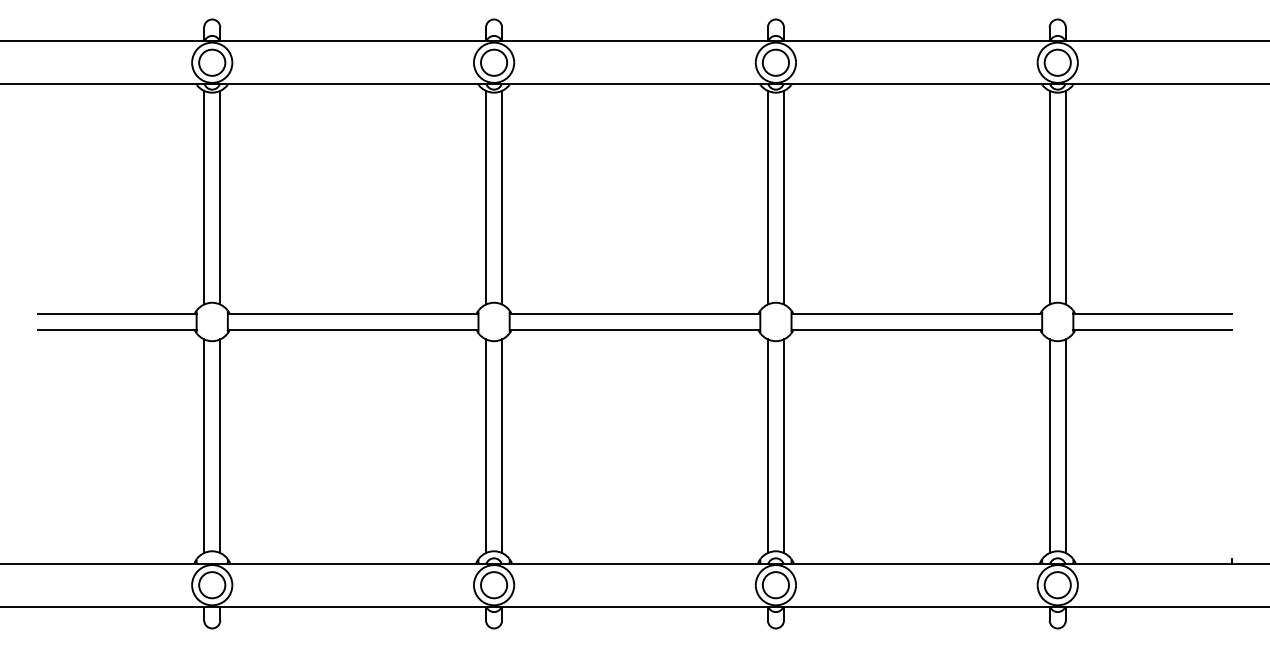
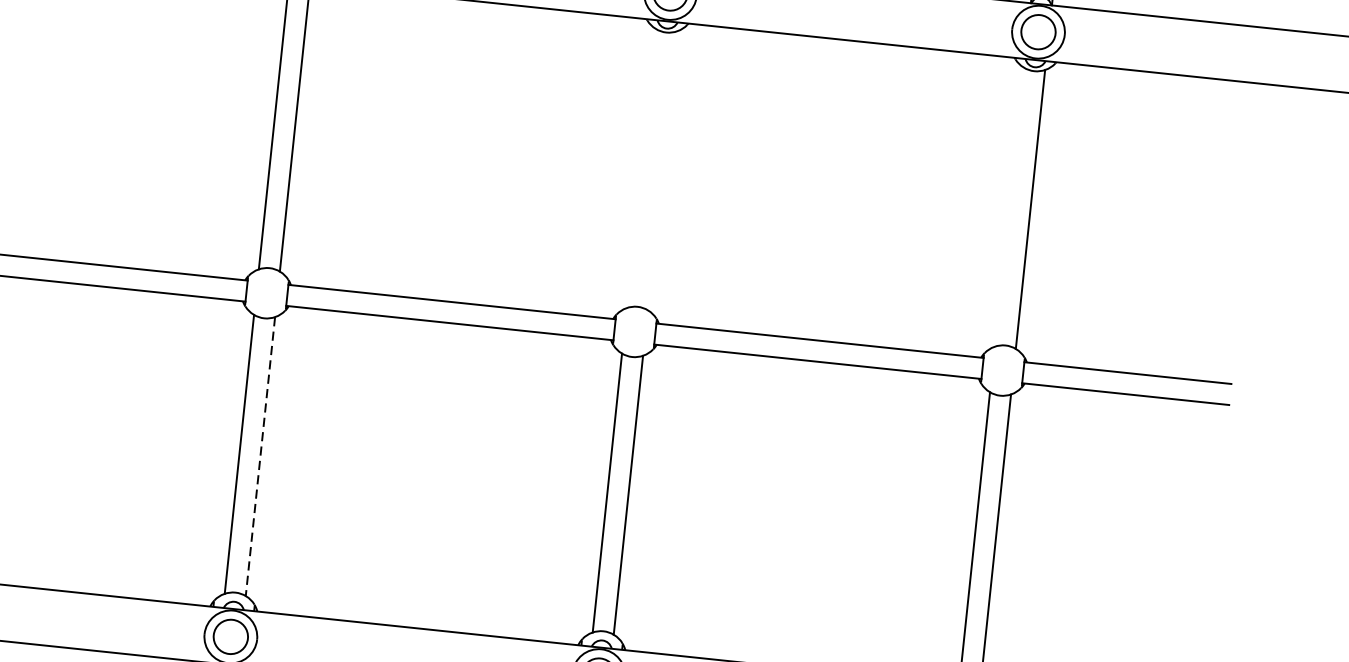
line: (767, 197) -> (641, 168), removed
line: (783, 197) -> (661, 170), removed
line: (1049, 197) -> (1009, 206), removed
line: (502, 446) -> (260, 456), solid -> dashed

